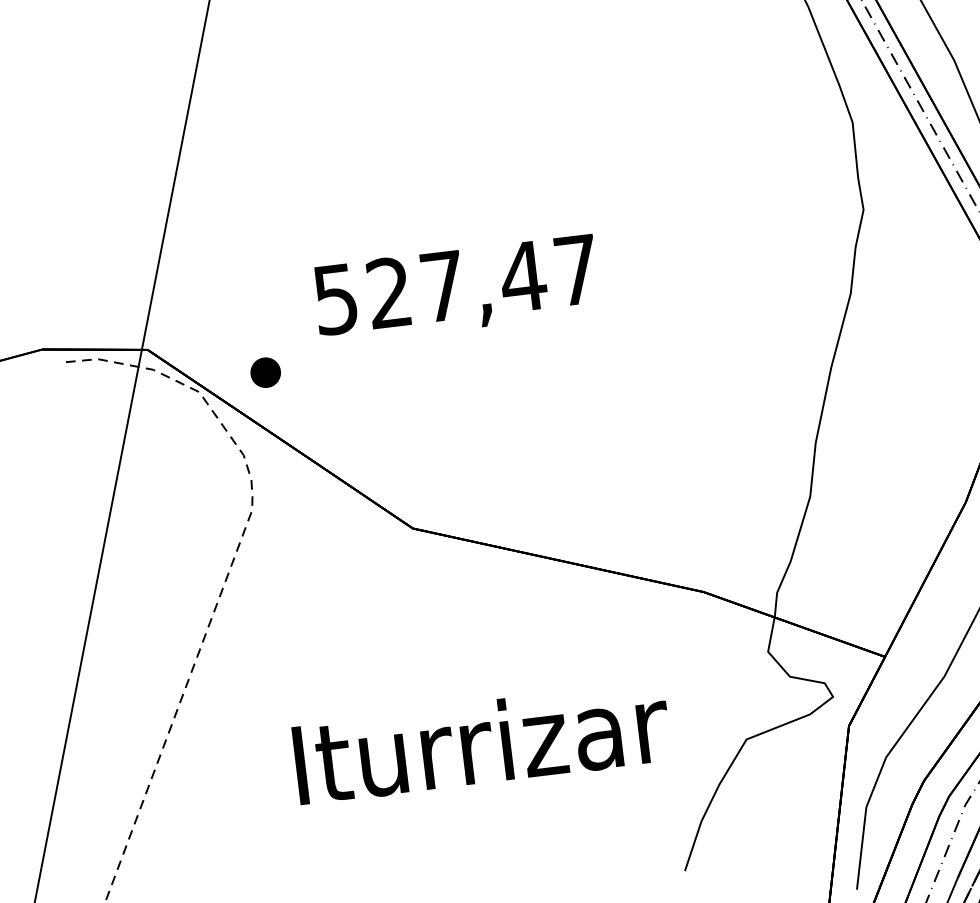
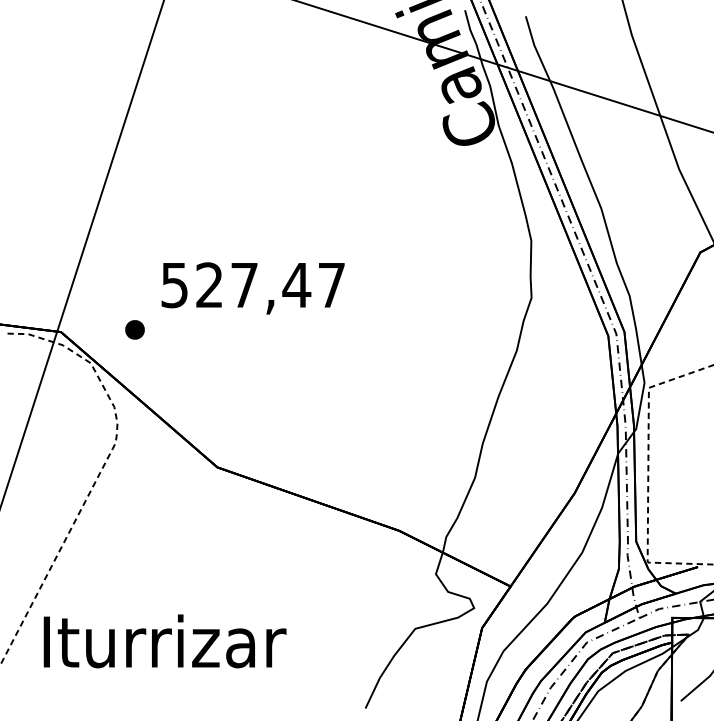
text: (455, 289) -> (252, 288), moved
part: (264, 372) -> (134, 329), moved
text: (481, 743) -> (164, 641), moved

